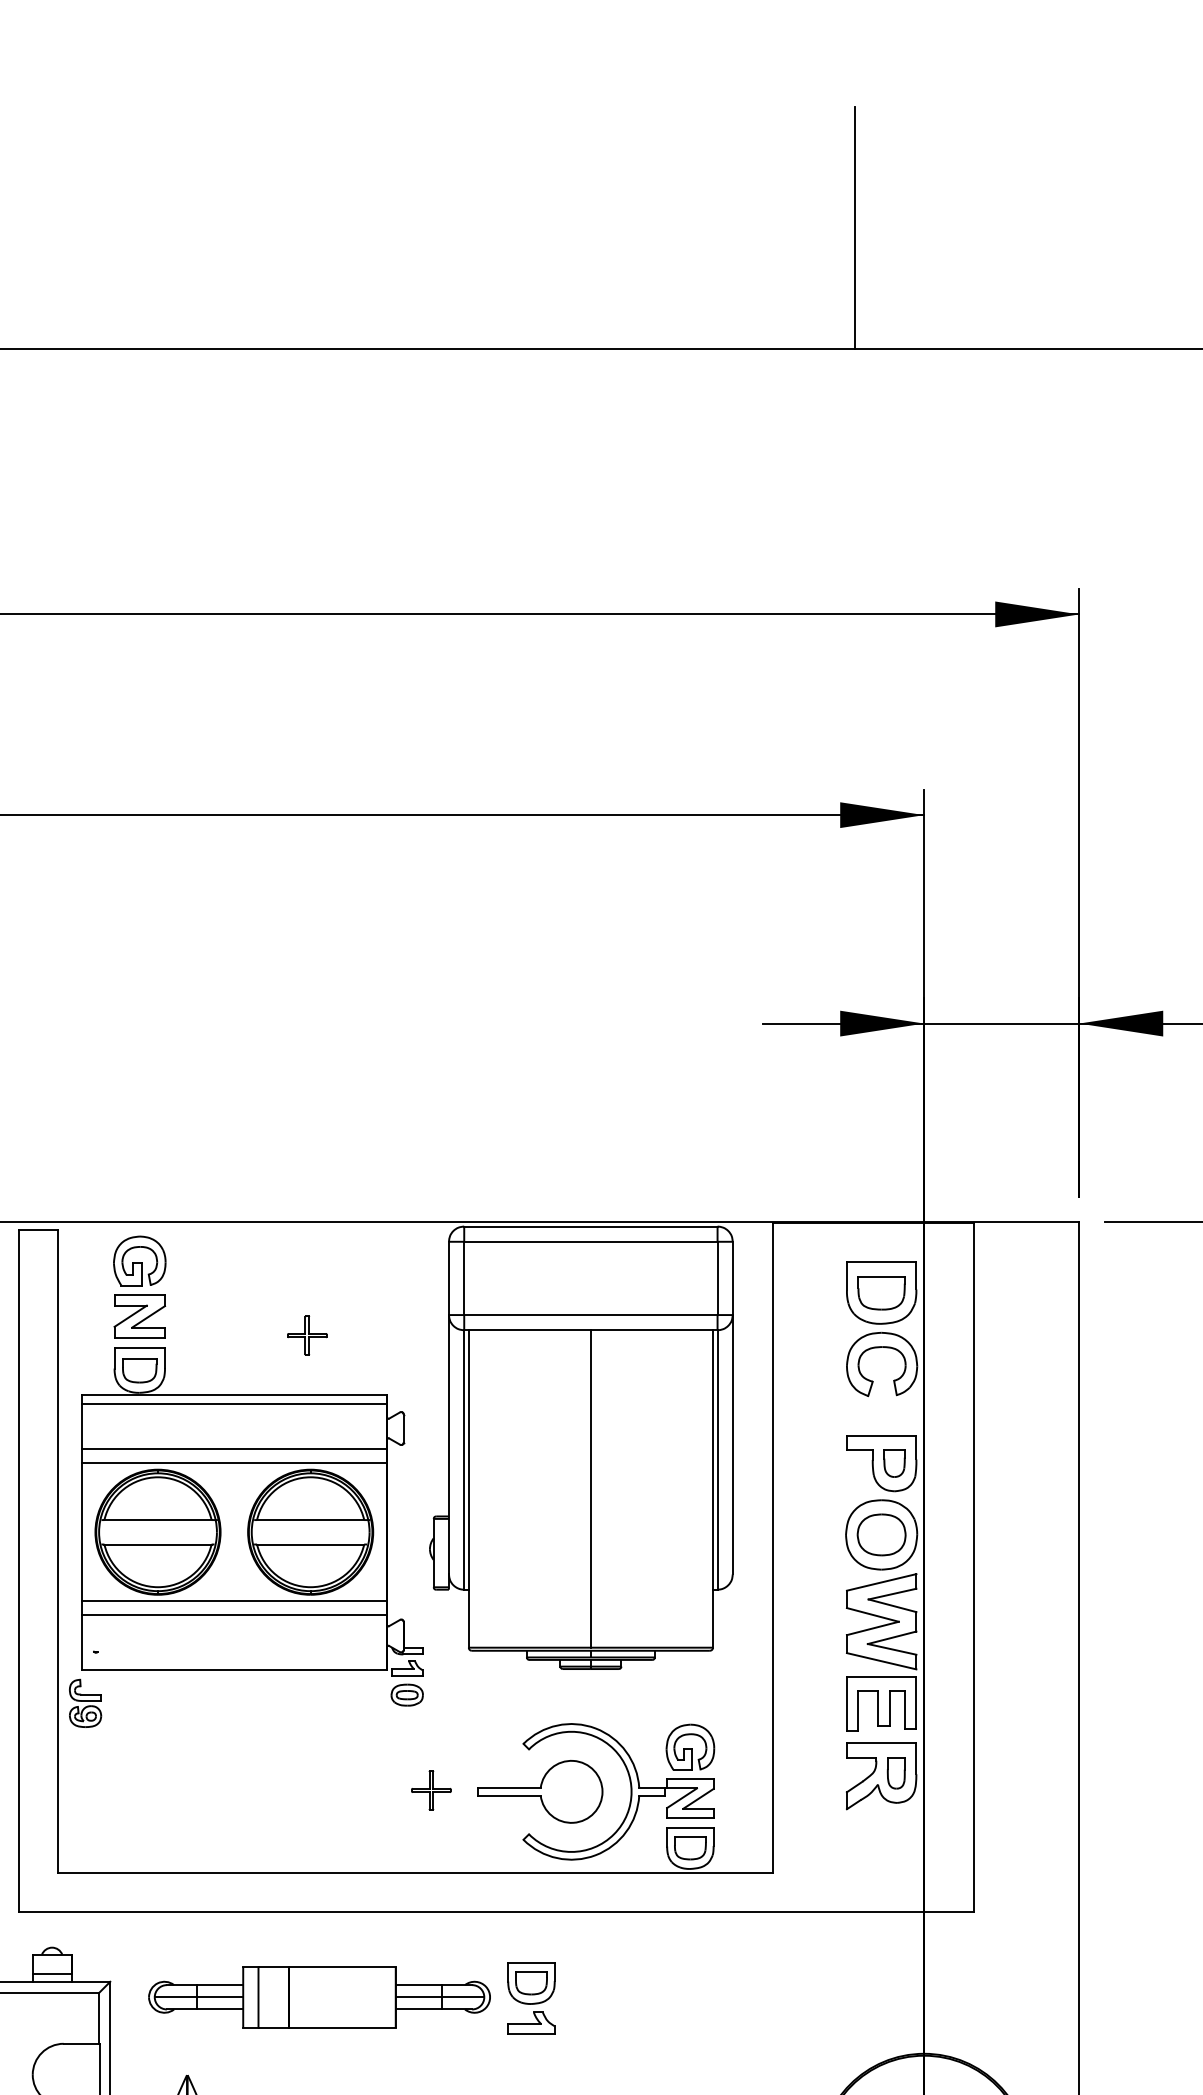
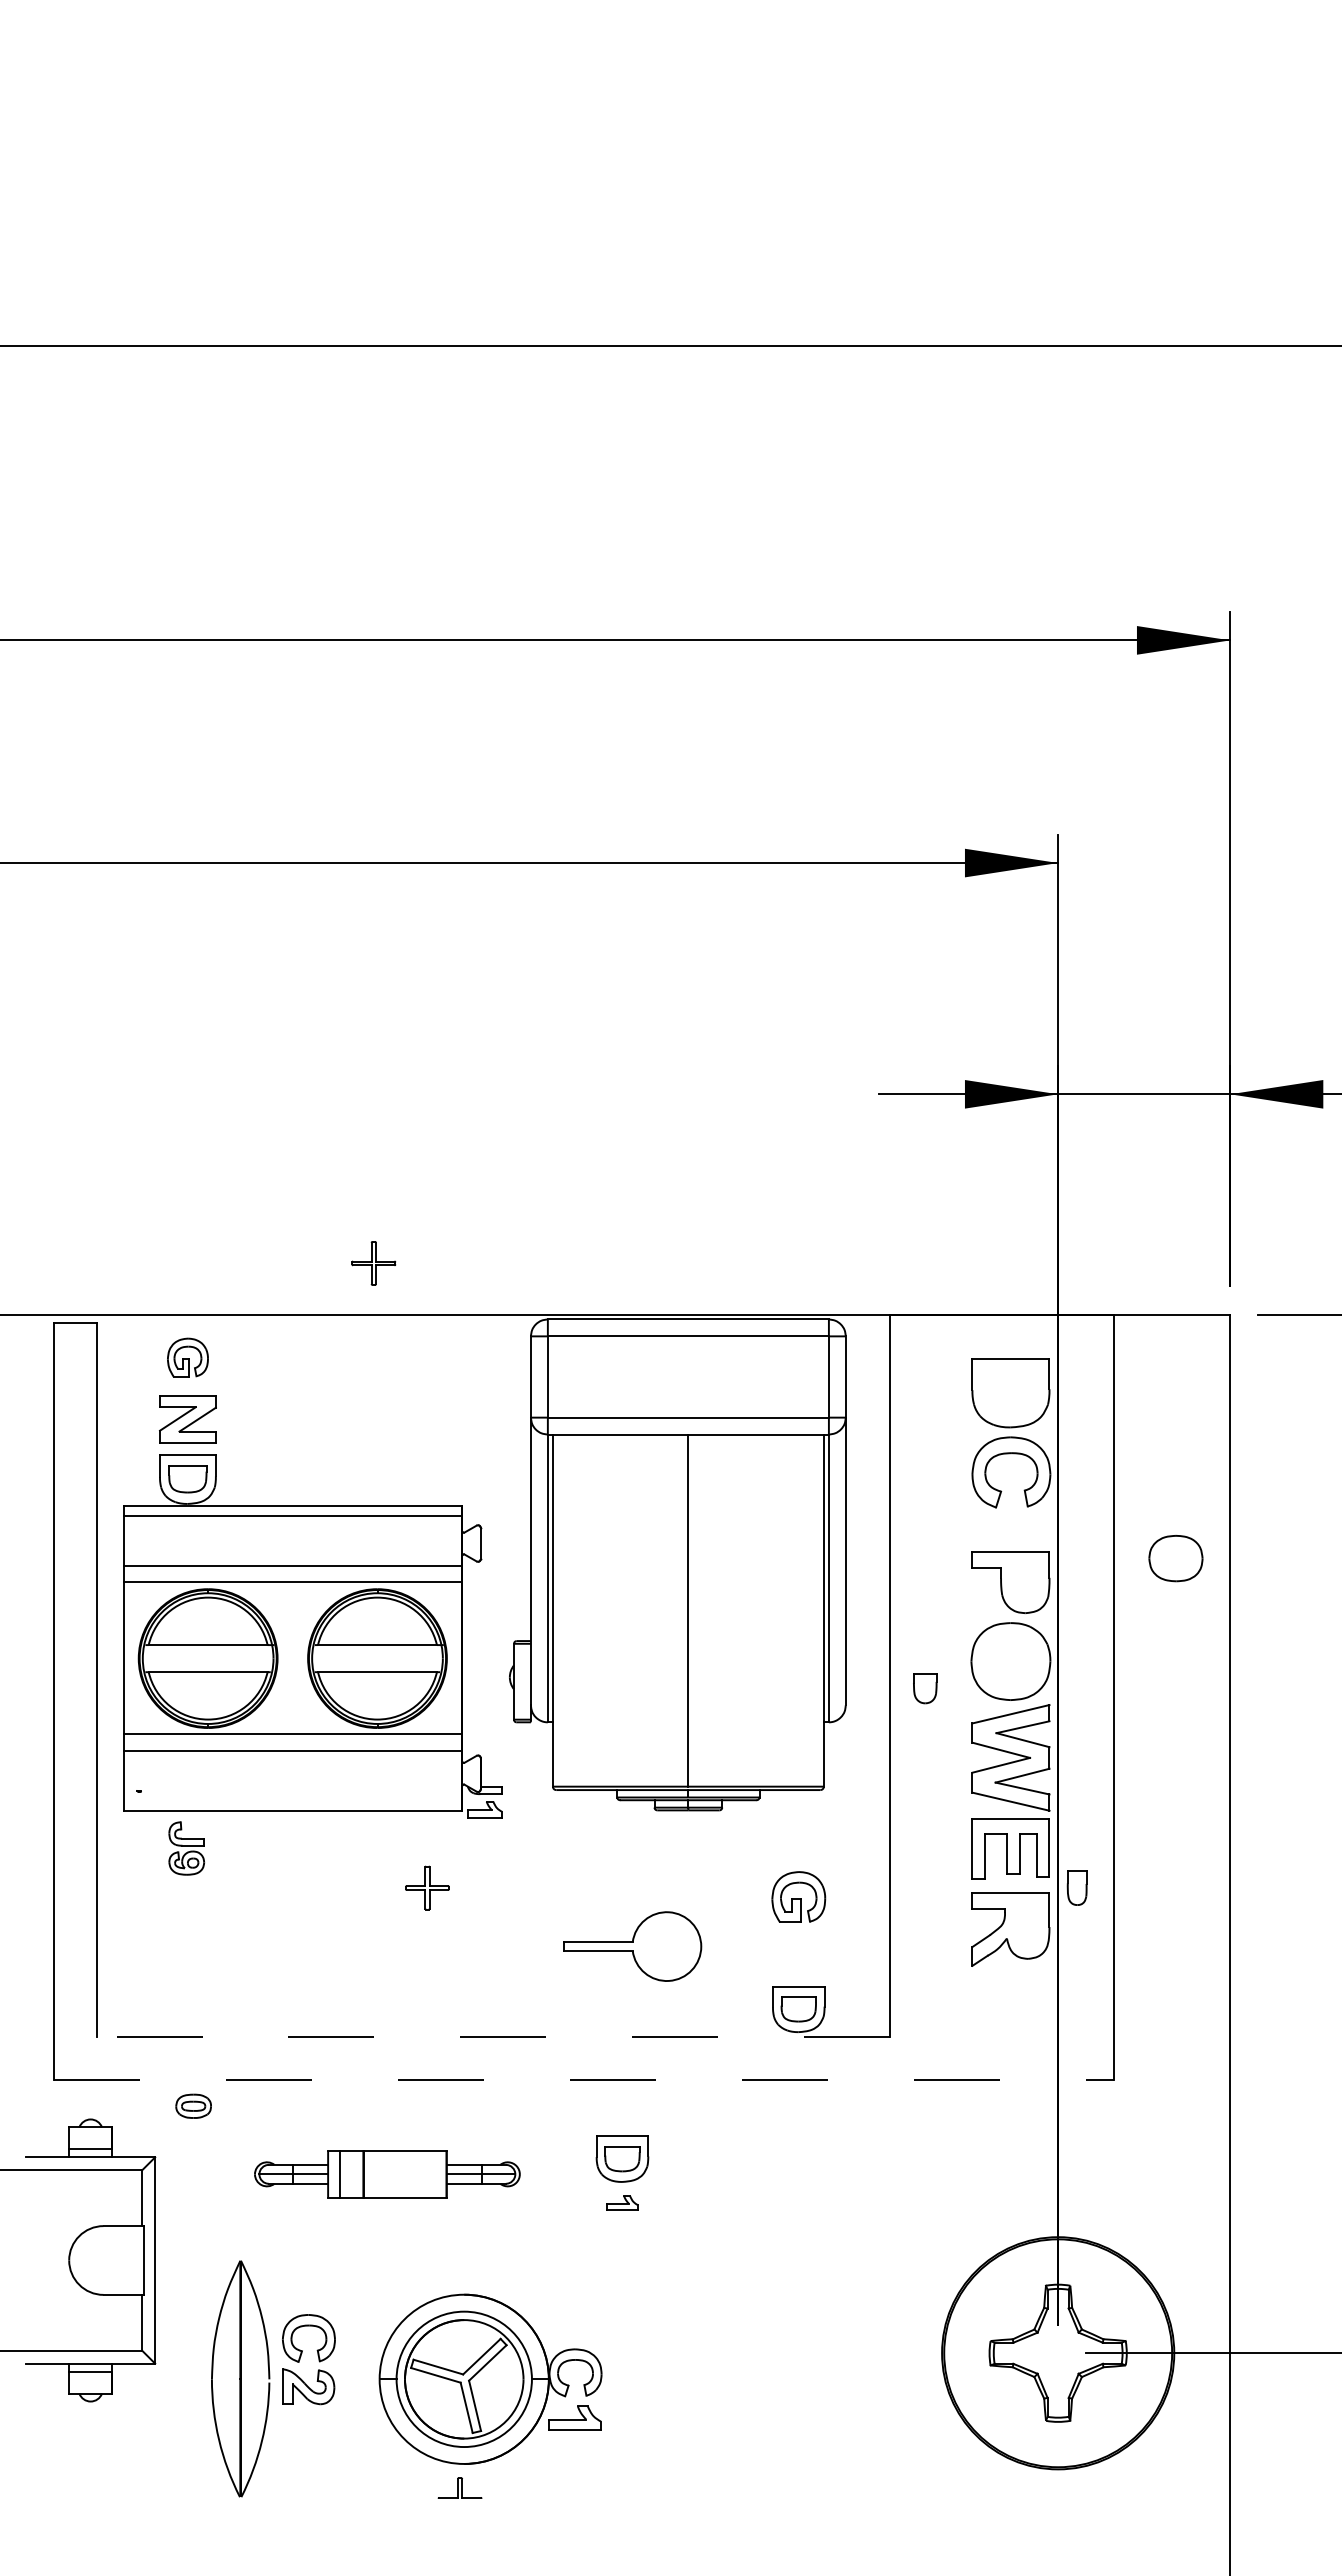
line: (855, 227) -> (981, 211), removed
part: (139, 1260) -> (187, 1357), size x0.7
part: (881, 1293) -> (1010, 1393), removed
part: (307, 1335) -> (373, 1263), moved
part: (894, 1463) -> (925, 1688), moved
part: (881, 1534) -> (1175, 1558), moved
part: (407, 1694) -> (193, 2105), moved
part: (85, 1703) -> (186, 1848), moved
part: (895, 1772) -> (1076, 1887), moved
part: (431, 1789) -> (427, 1887), moved
part: (630, 1791) -> (732, 1946), removed
line: (415, 1872) -> (493, 2036), solid -> dashed
line: (496, 1911) -> (583, 2079), solid -> dashed
part: (319, 1996) -> (387, 2173), size x0.7
part: (531, 2022) -> (622, 2202), size x0.6

